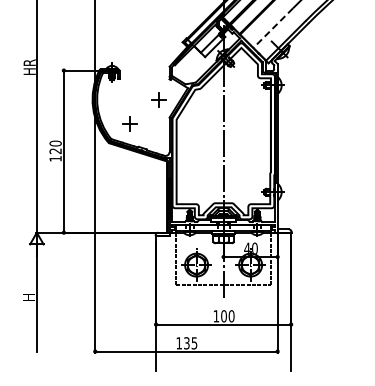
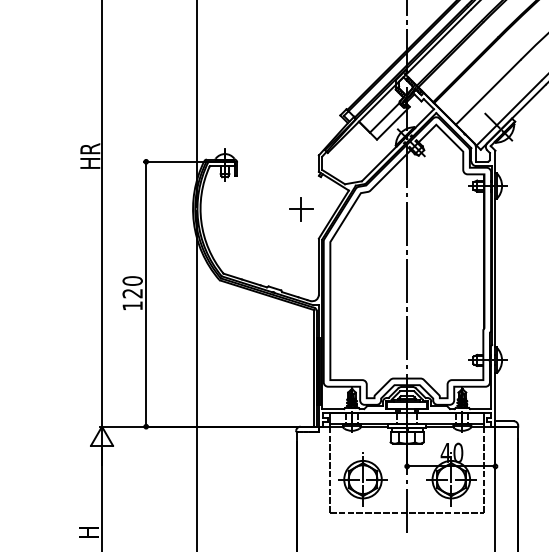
line: (272, 28) -> (487, 92), dashed -> solid
part: (129, 123) -> (253, 248), removed

